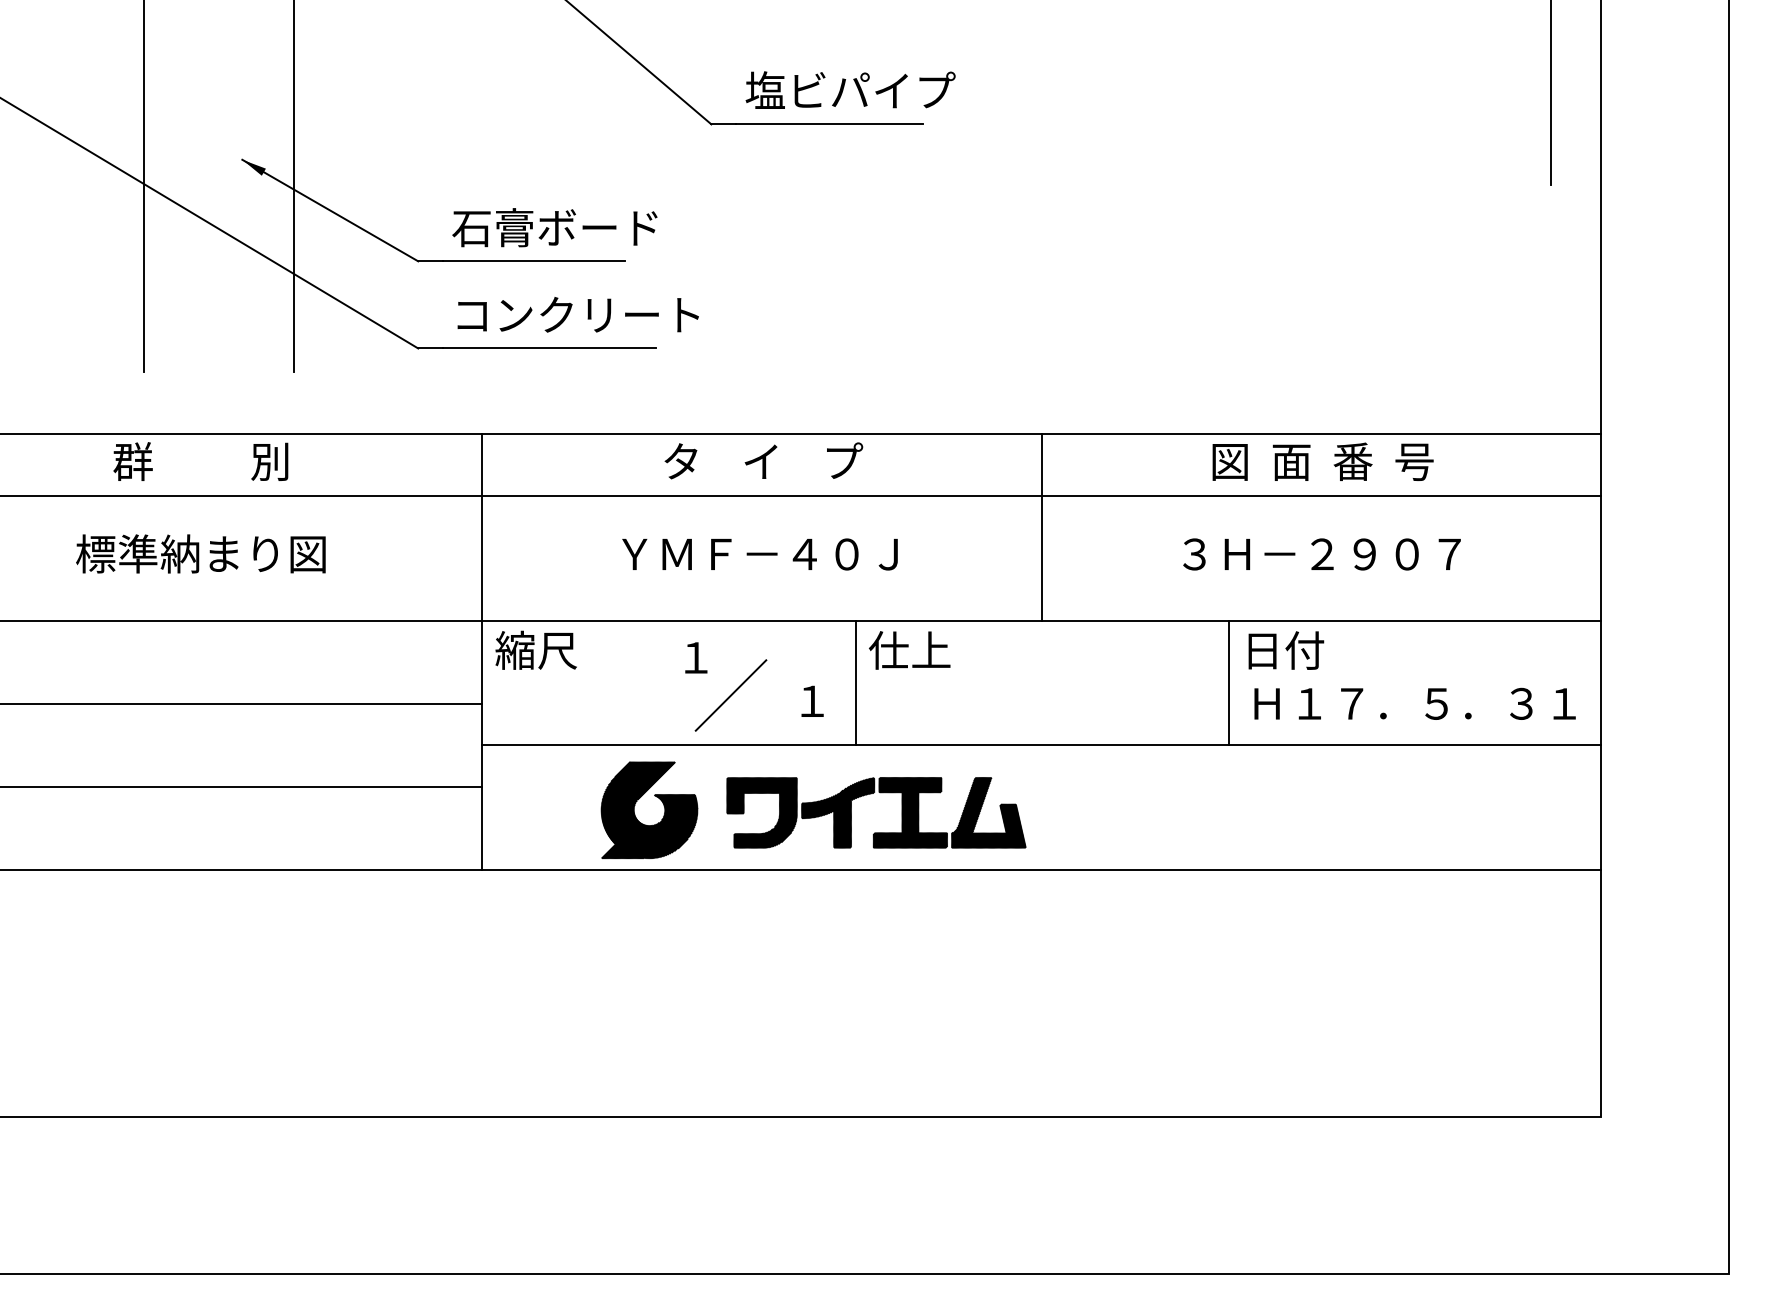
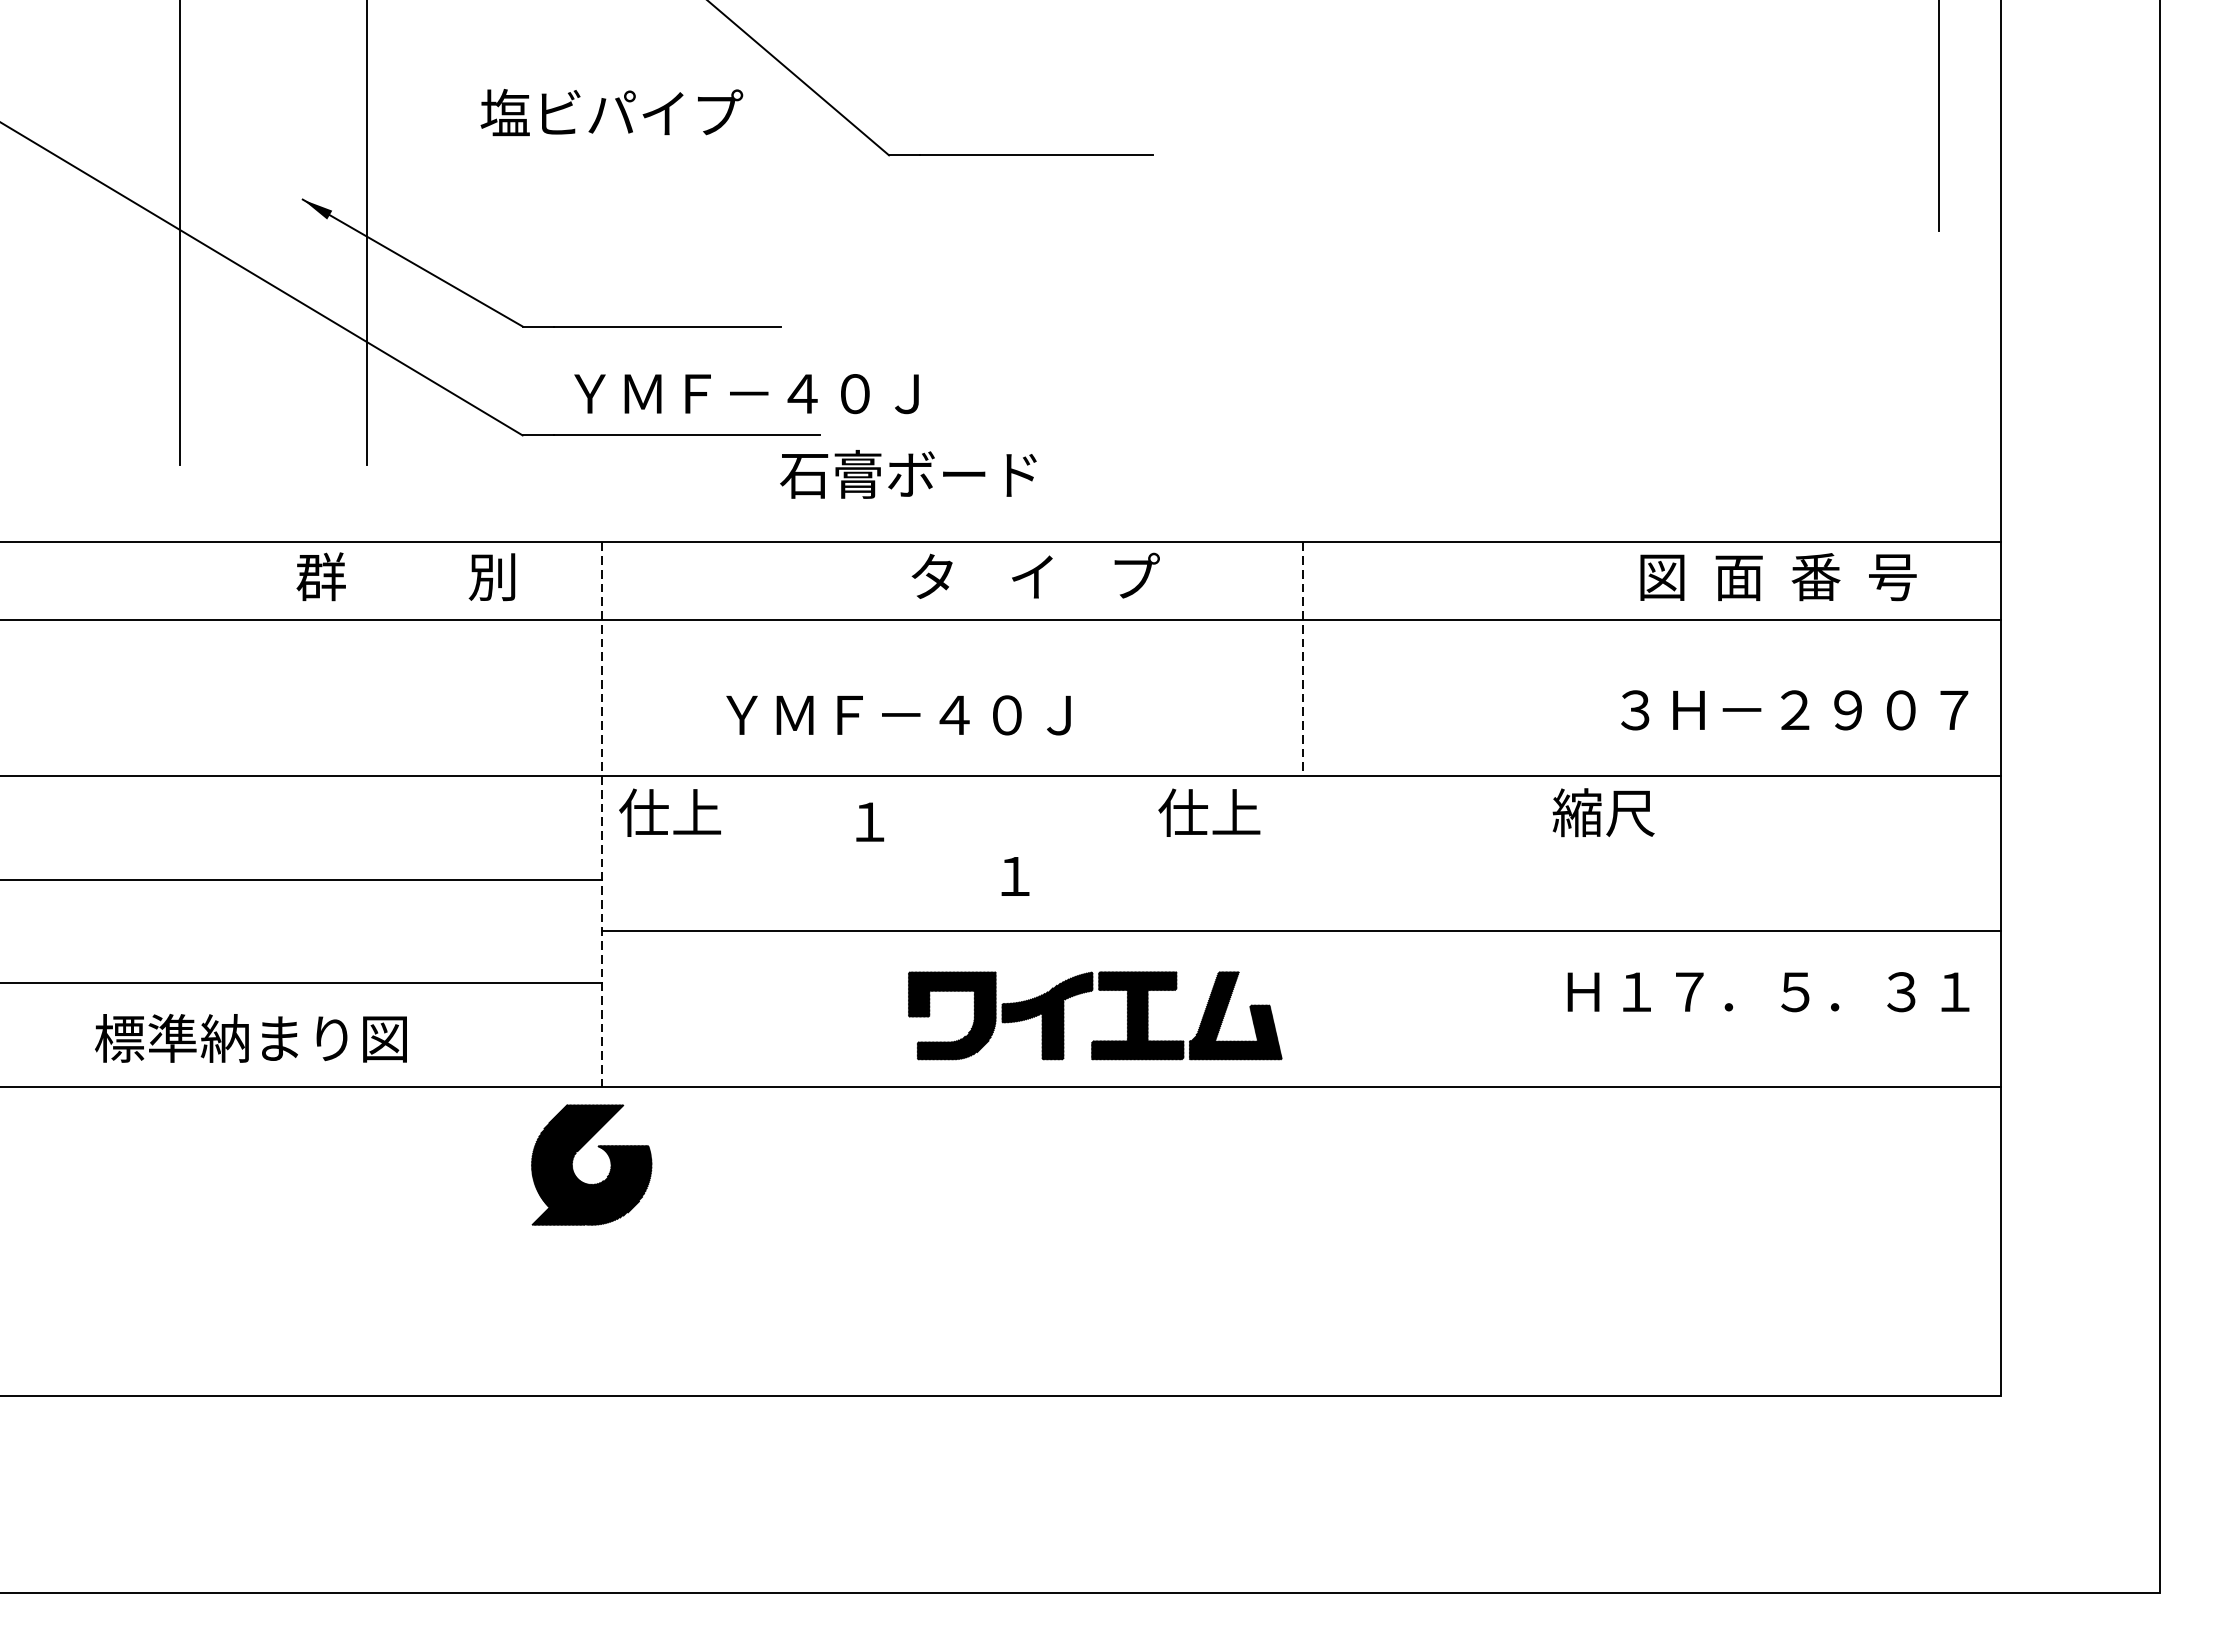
text: (850, 89) -> (611, 111), moved
text: (554, 227) -> (907, 474), moved
text: (596, 314) -> (745, 392), コンクリート -> ＹＭＦ－４０Ｊ
text: (763, 460) -> (1035, 575), moved
text: (200, 461) -> (405, 576), moved
text: (1322, 461) -> (1777, 576), moved
line: (1042, 527) -> (1302, 659), solid -> dashed
text: (200, 553) -> (250, 1037), moved
text: (759, 554) -> (897, 715), moved
text: (1321, 554) -> (1794, 710), moved
text: (535, 649) -> (669, 811), 縮尺 -> 仕上
text: (1283, 649) -> (1604, 811), 日付 -> 縮尺
text: (909, 650) -> (1209, 812), moved
line: (482, 651) -> (602, 814), solid -> dashed
line: (855, 682) -> (1069, 852), removed
line: (1229, 682) -> (1536, 852), removed
line: (730, 695) -> (912, 869), removed
text: (1414, 703) -> (1767, 991), moved
part: (656, 797) -> (600, 1149), moved

